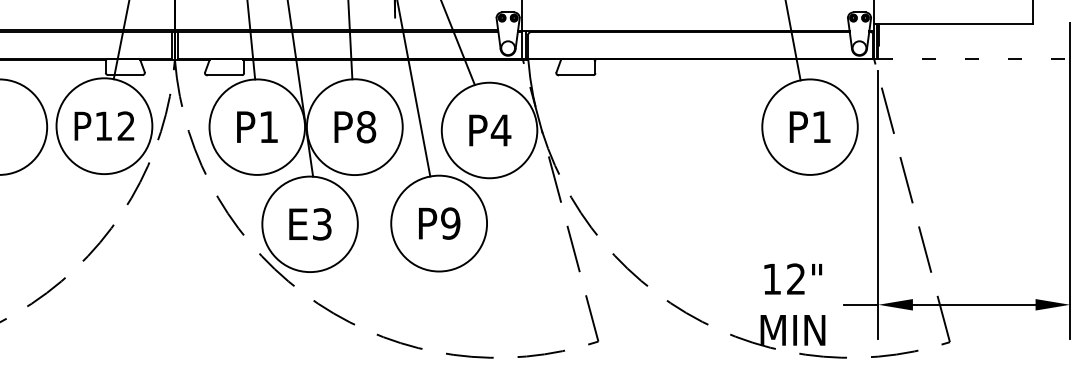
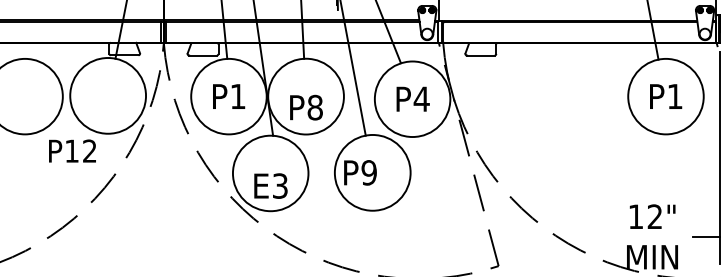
text: (104, 125) -> (72, 150), moved
text: (355, 127) -> (306, 107), moved
text: (439, 223) -> (360, 172), moved
text: (310, 224) -> (271, 186), moved

